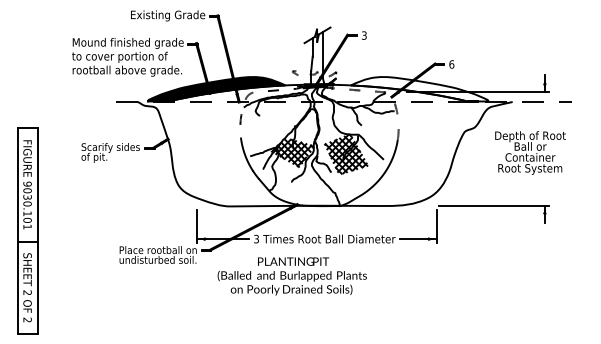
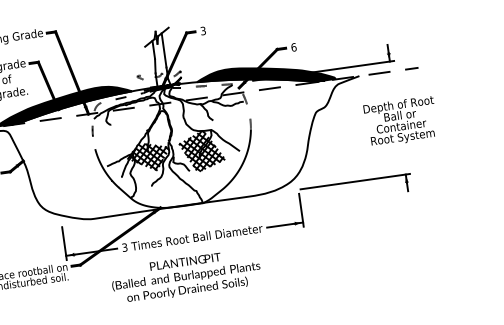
fill: (419, 89) -> (265, 76), added
text: (530, 152) -> (400, 121), moved
text: (291, 276) -> (185, 276), moved

